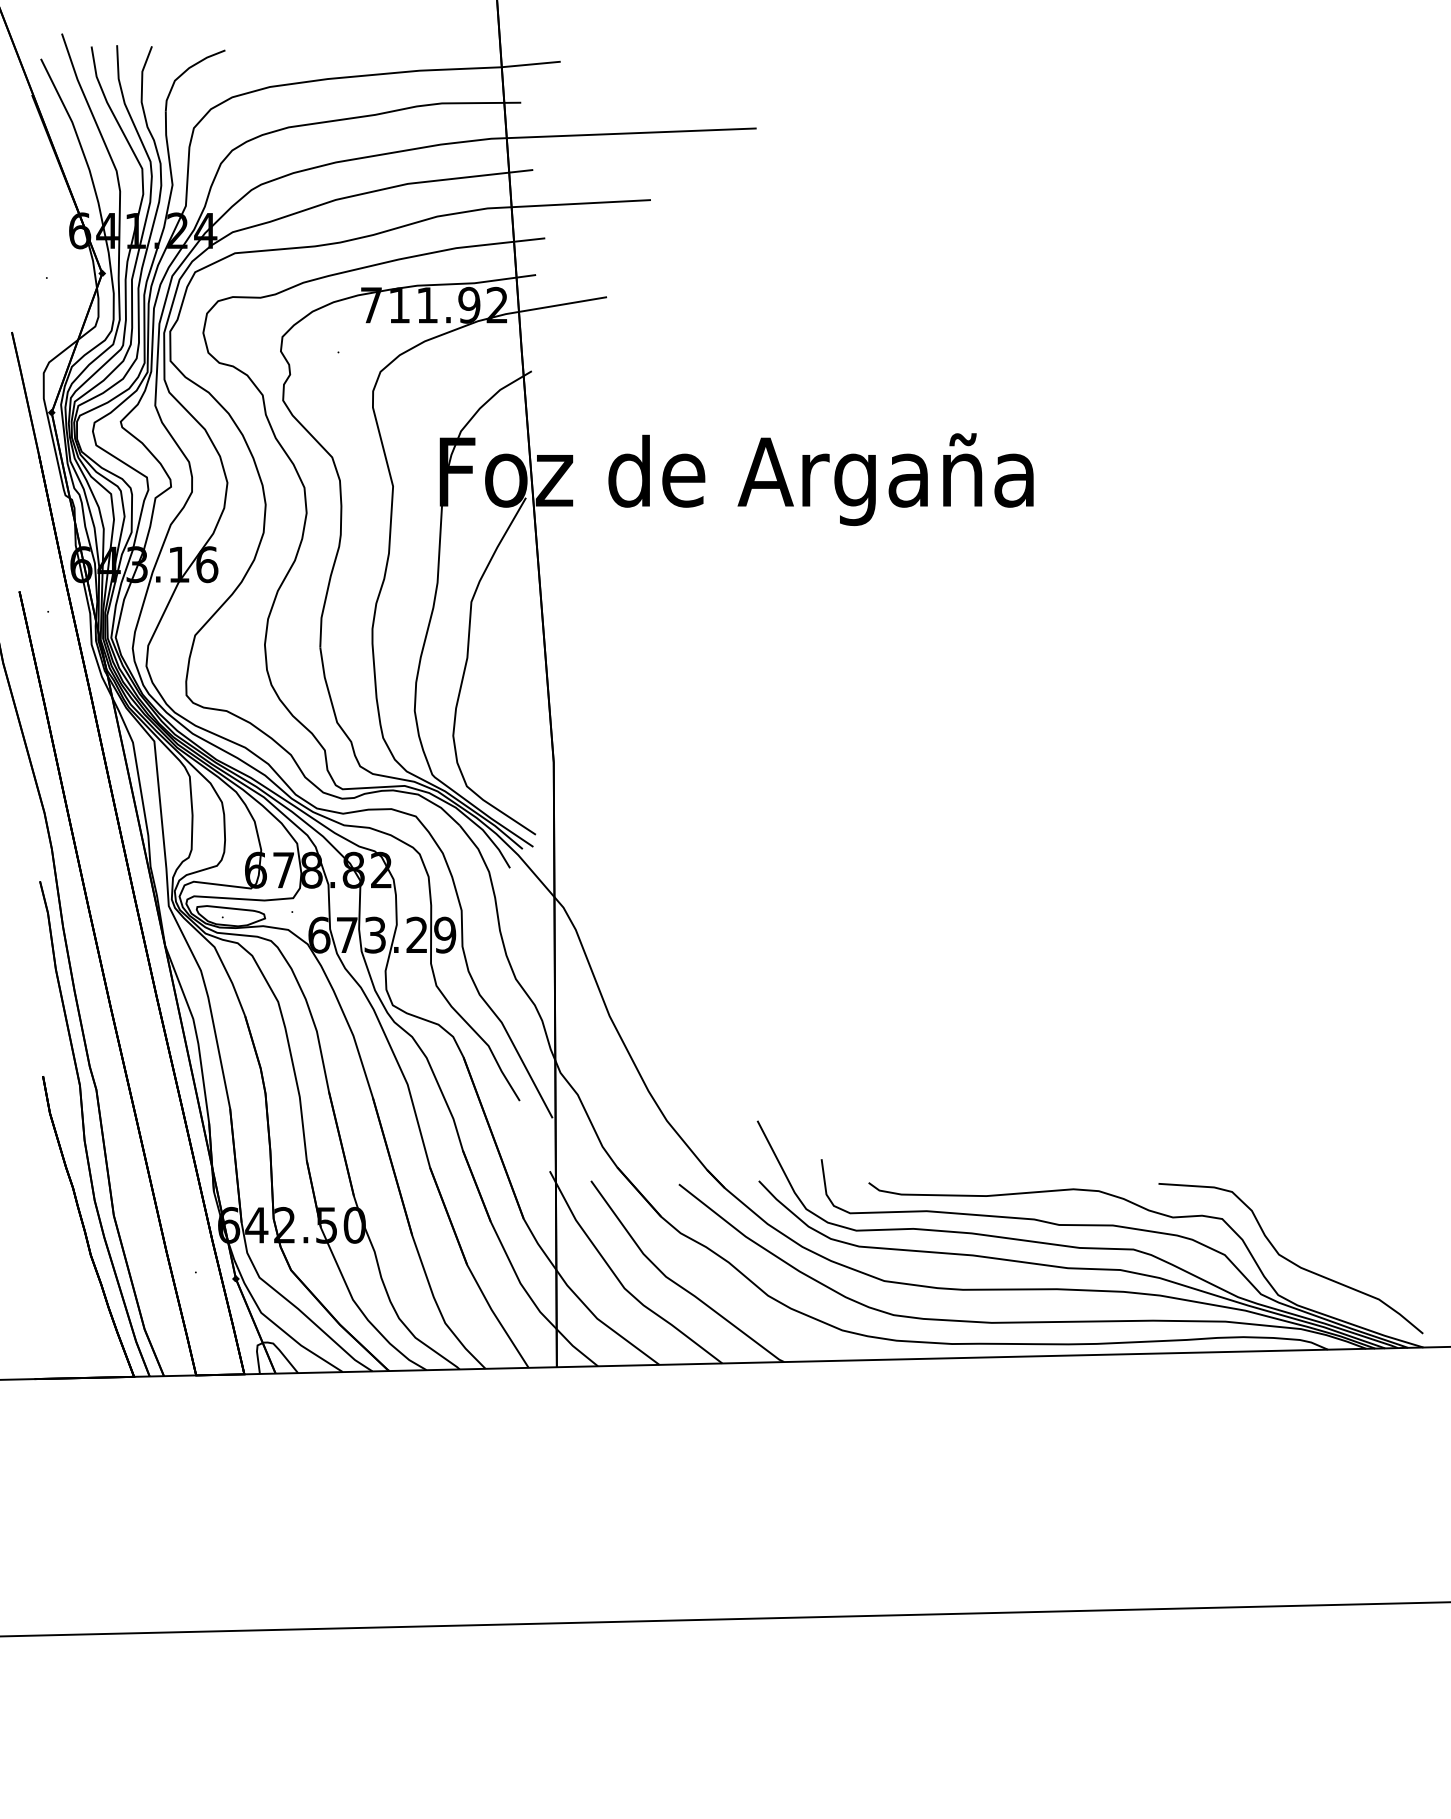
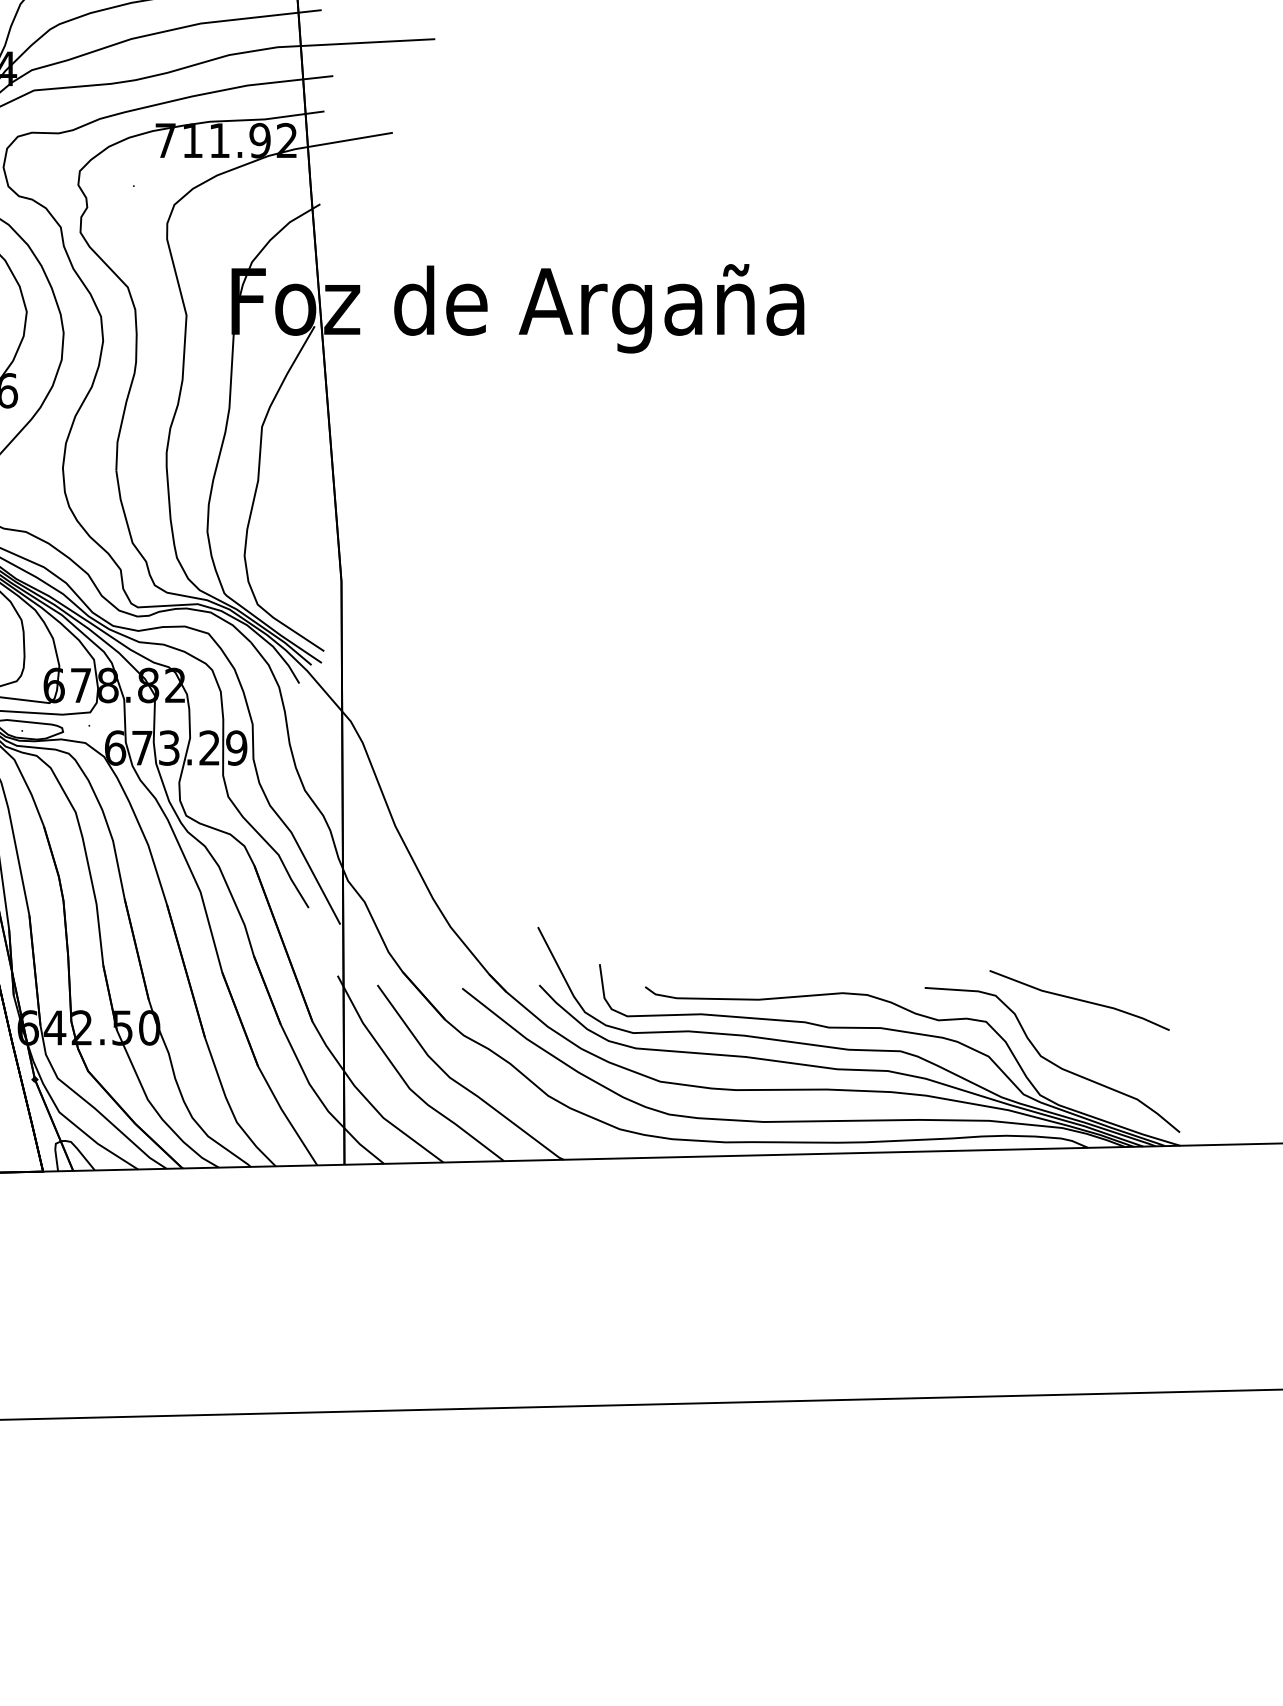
line: (1318, 1196) -> (1079, 1000), added

